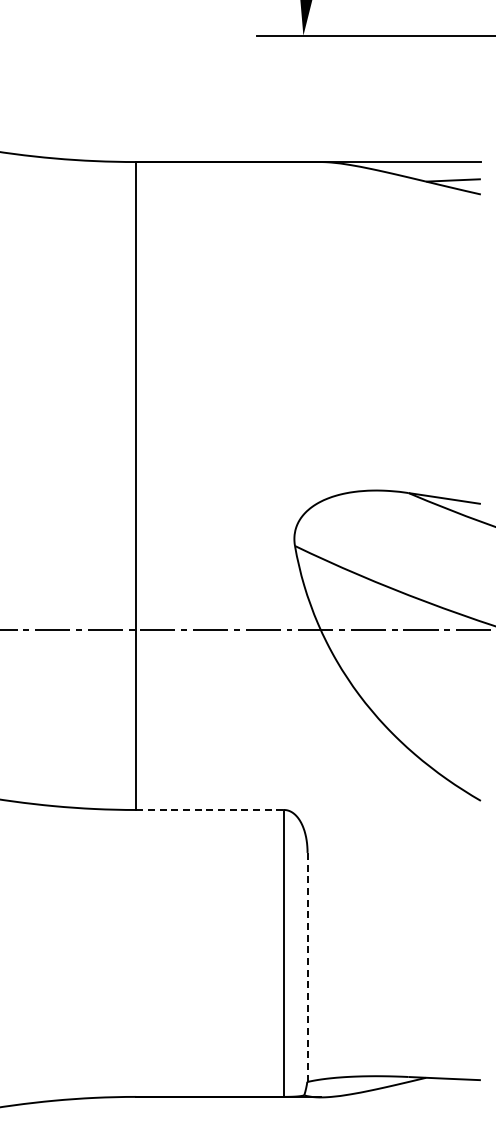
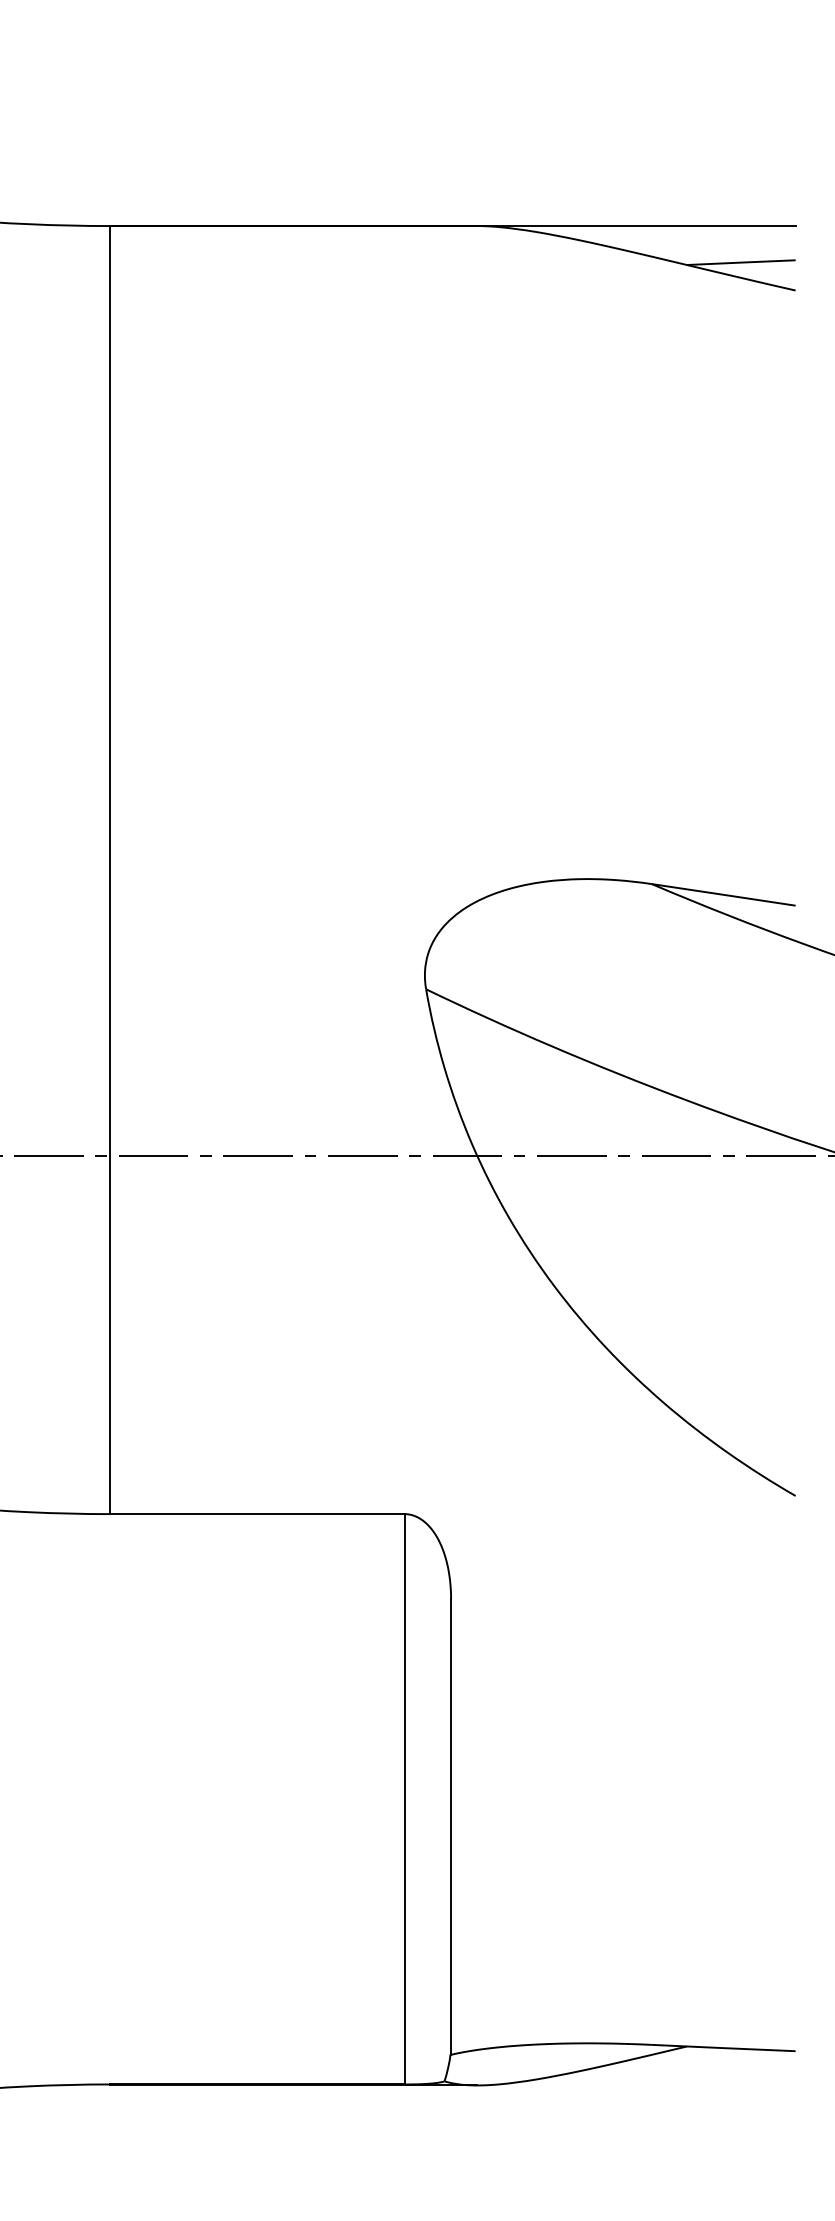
line: (210, 809) -> (258, 1513), dashed -> solid
line: (307, 967) -> (450, 1827), dashed -> solid

